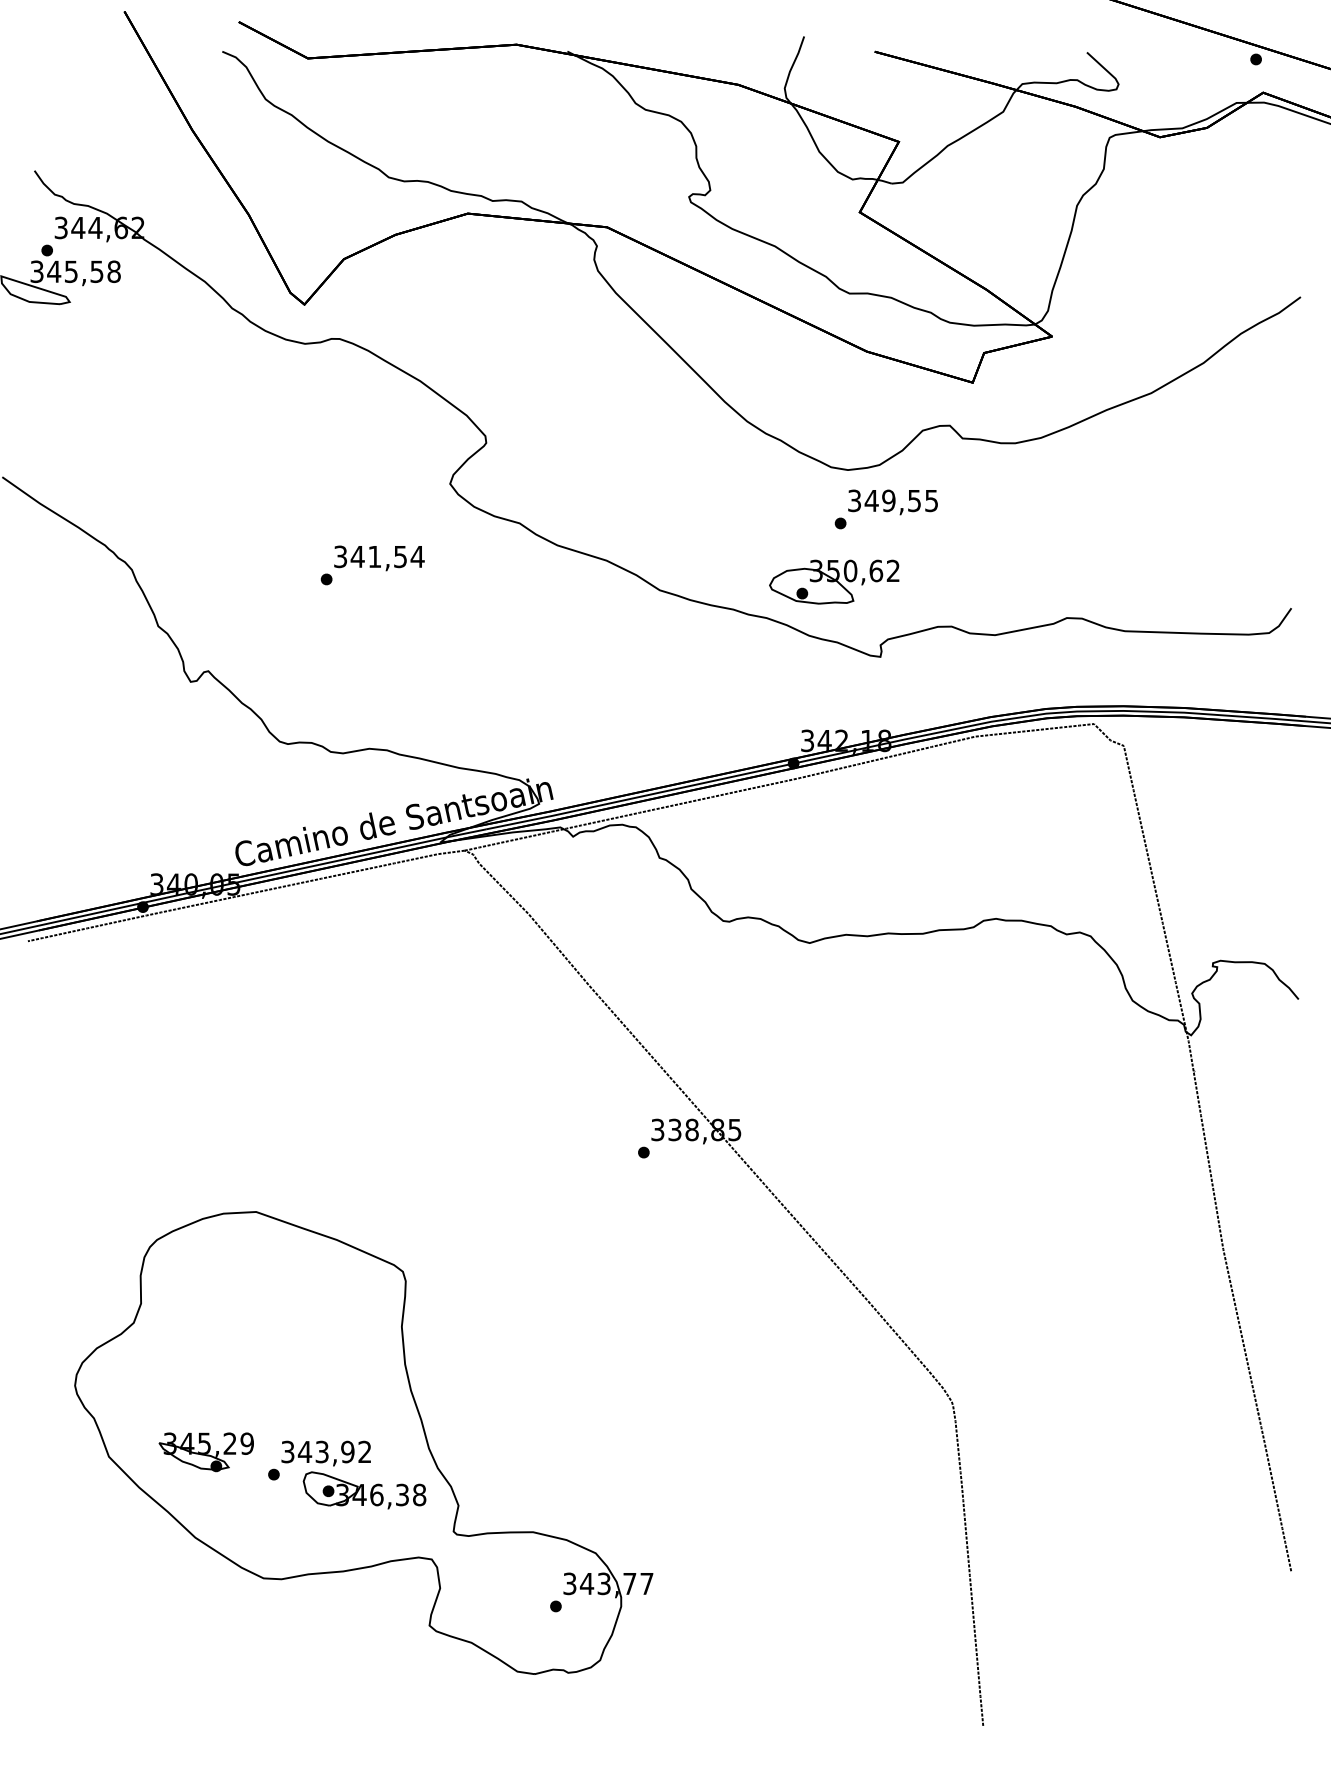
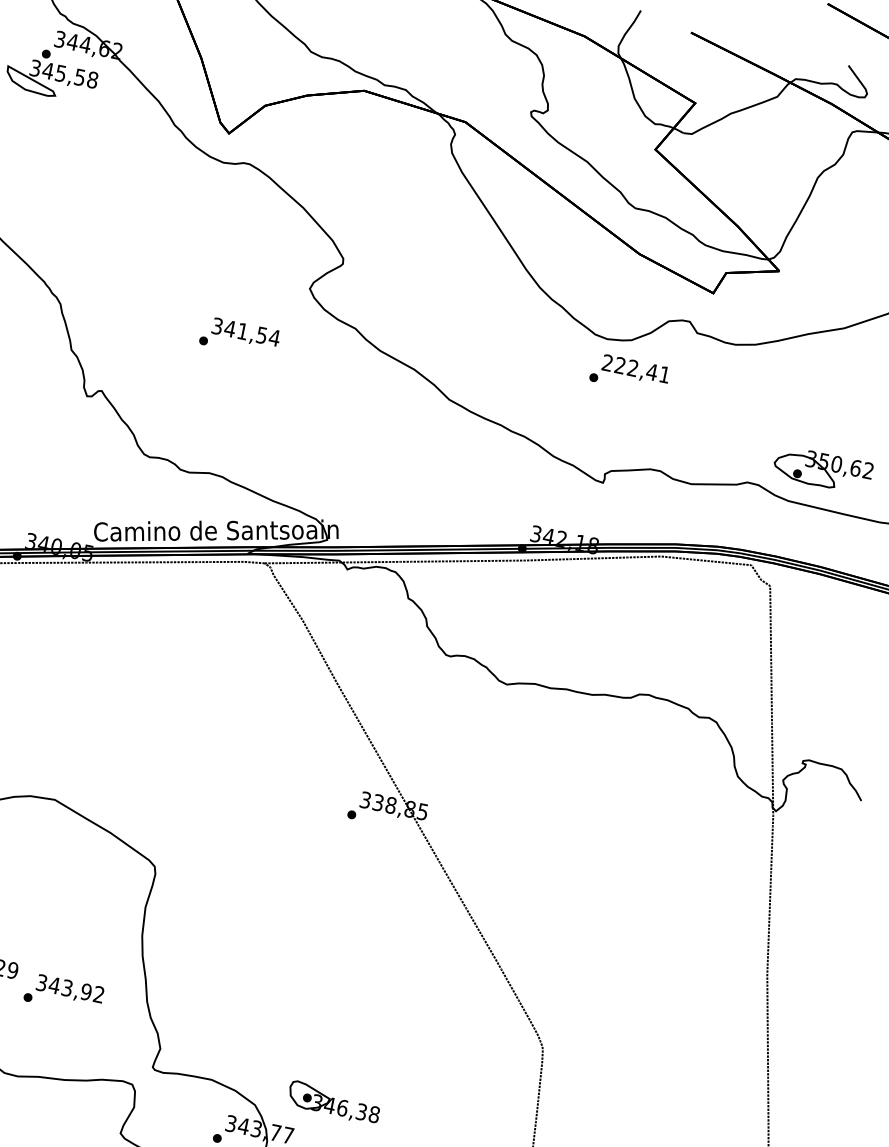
text: (892, 500) -> (635, 368), 349,55 -> 222,41
part: (834, 581) -> (823, 469), moved
part: (364, 1490) -> (334, 1102), moved

